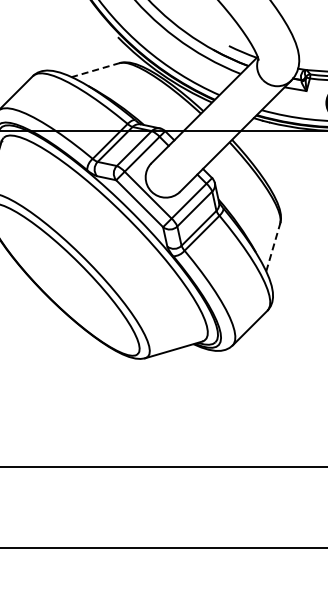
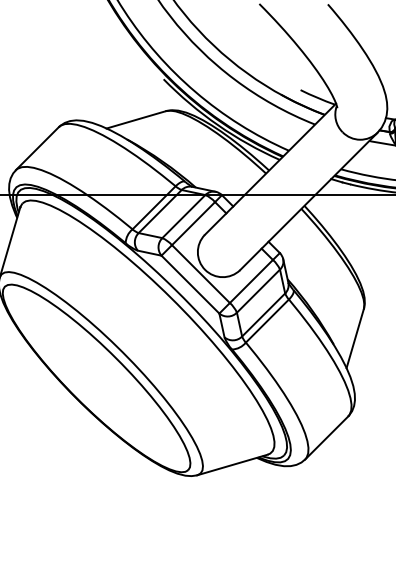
line: (95, 70) -> (135, 120), dashed -> solid
line: (273, 246) -> (355, 337), dashed -> solid

